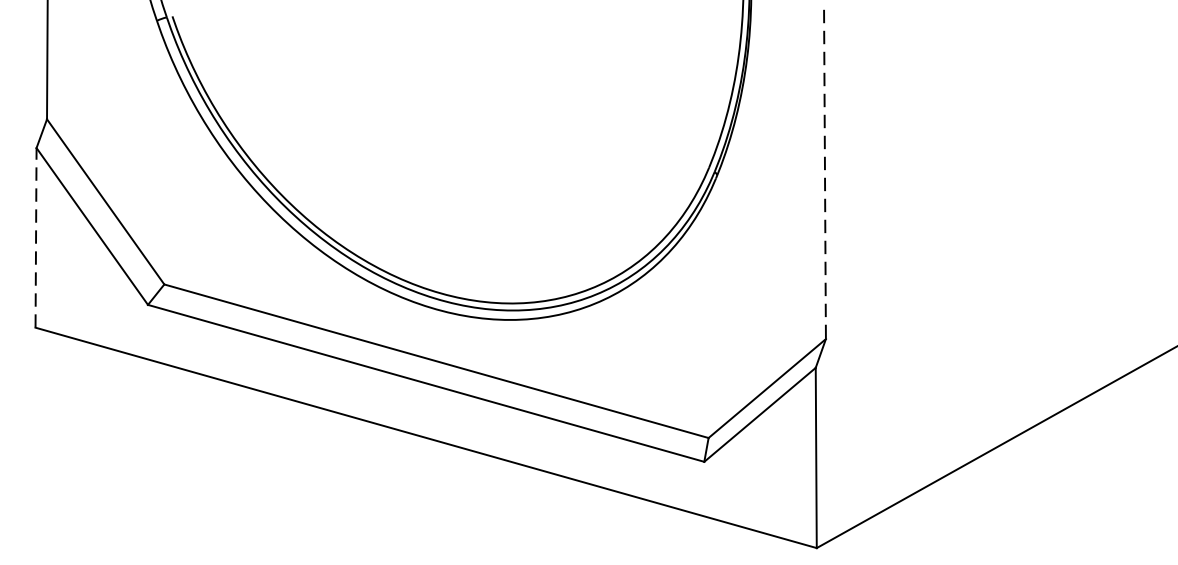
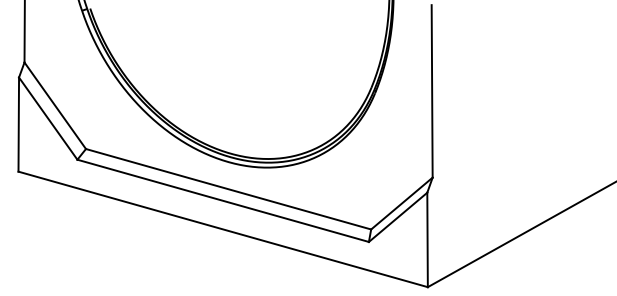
line: (825, 174) -> (432, 91), dashed -> solid
line: (35, 237) -> (18, 124), dashed -> solid

